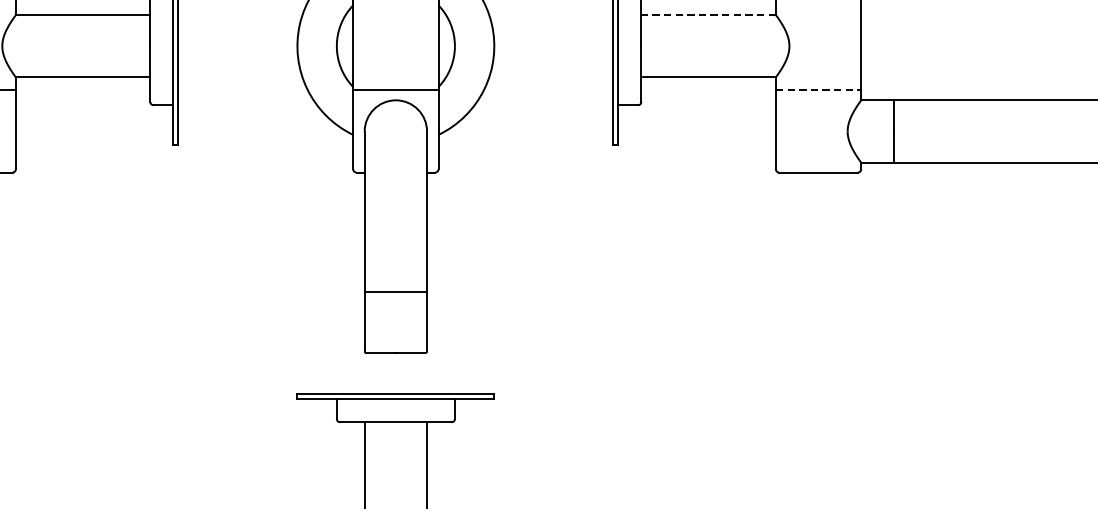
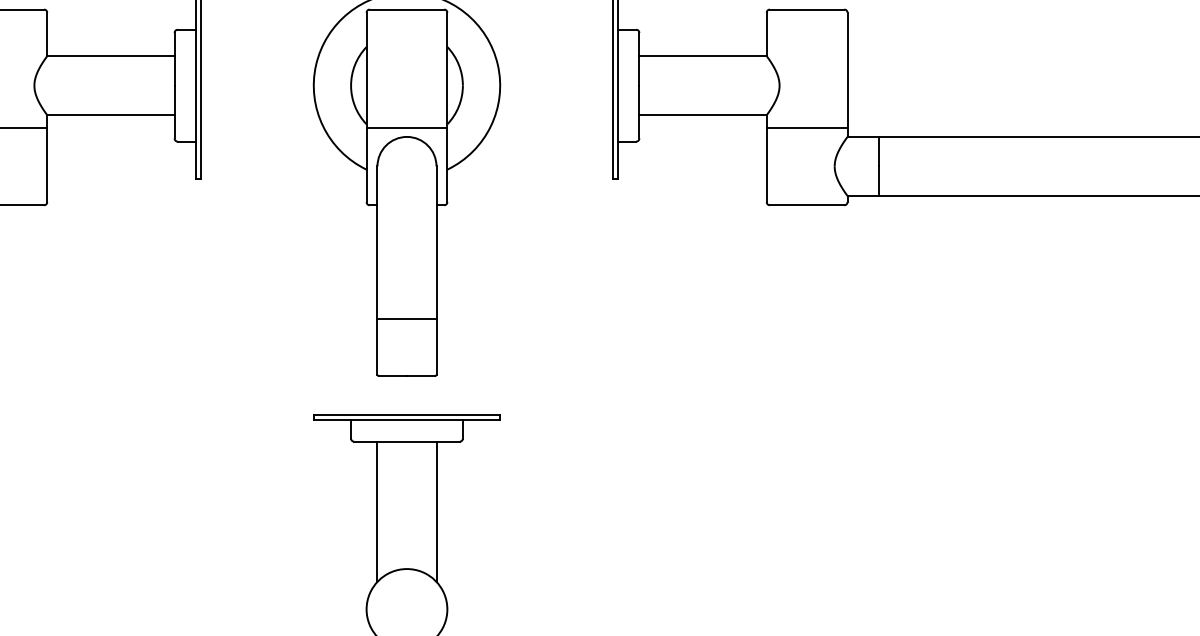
line: (709, 15) -> (703, 56), dashed -> solid
line: (818, 90) -> (807, 127), dashed -> solid

